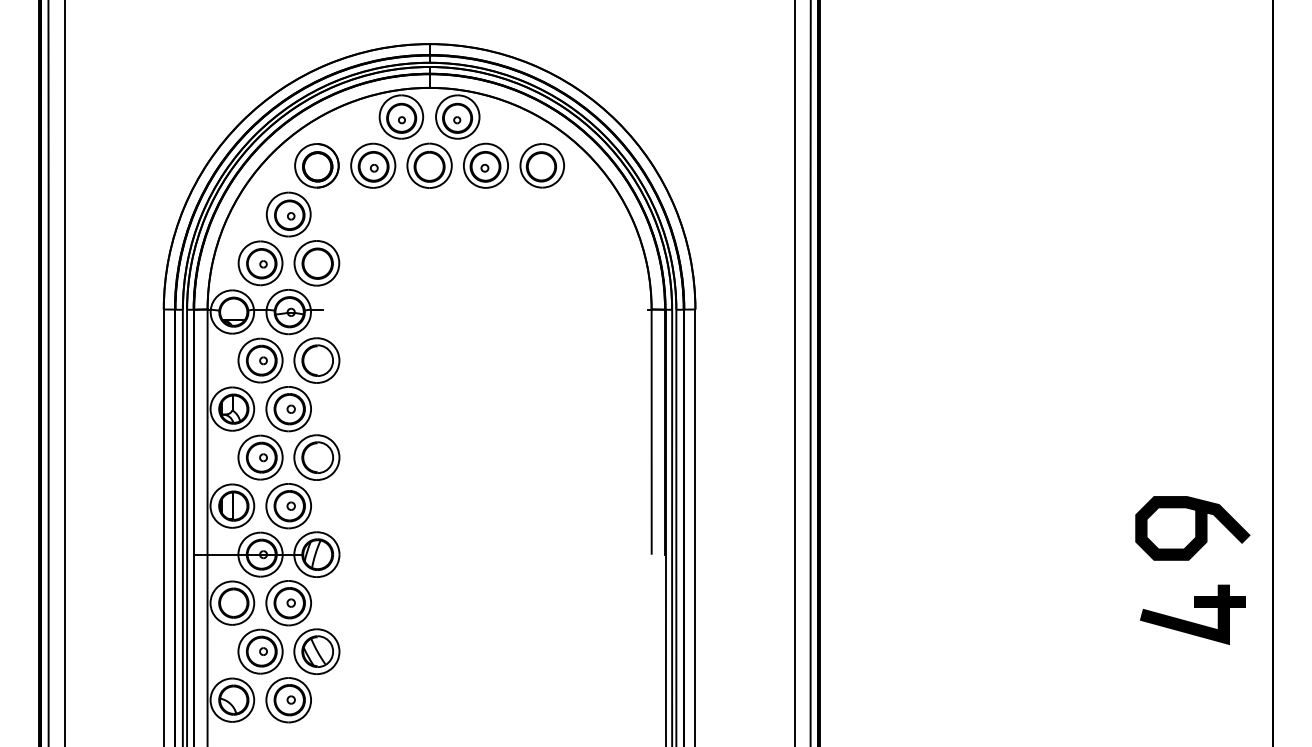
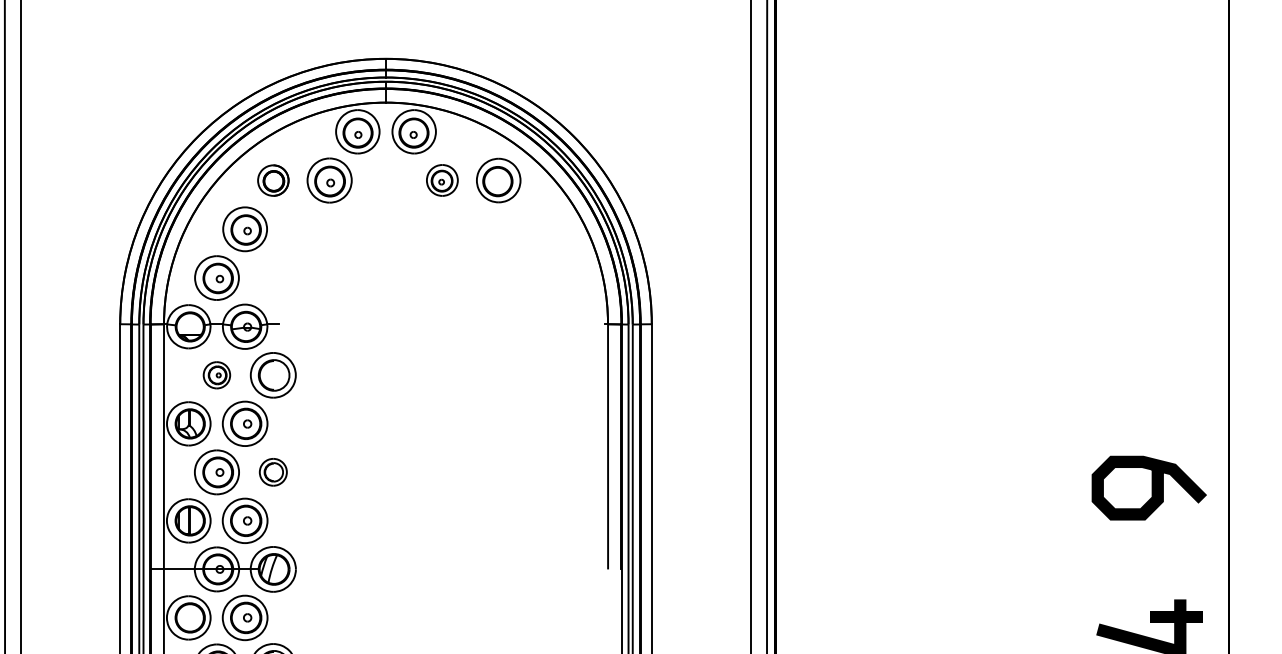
part: (316, 165) -> (272, 180), size x0.7
part: (429, 165) -> (385, 180), removed
part: (485, 165) -> (441, 180), size x0.7
part: (316, 263) -> (272, 278), removed
part: (260, 360) -> (216, 375), size x0.6
part: (316, 457) -> (272, 472), size x0.6
curve: (1195, 528) -> (1151, 488), moved

